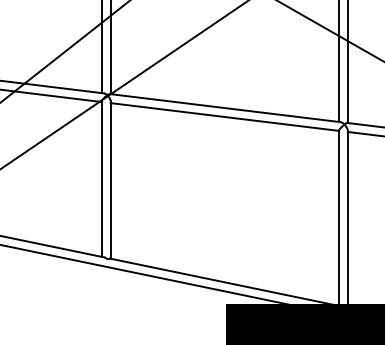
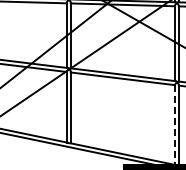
line: (338, 217) -> (174, 124), solid -> dashed

